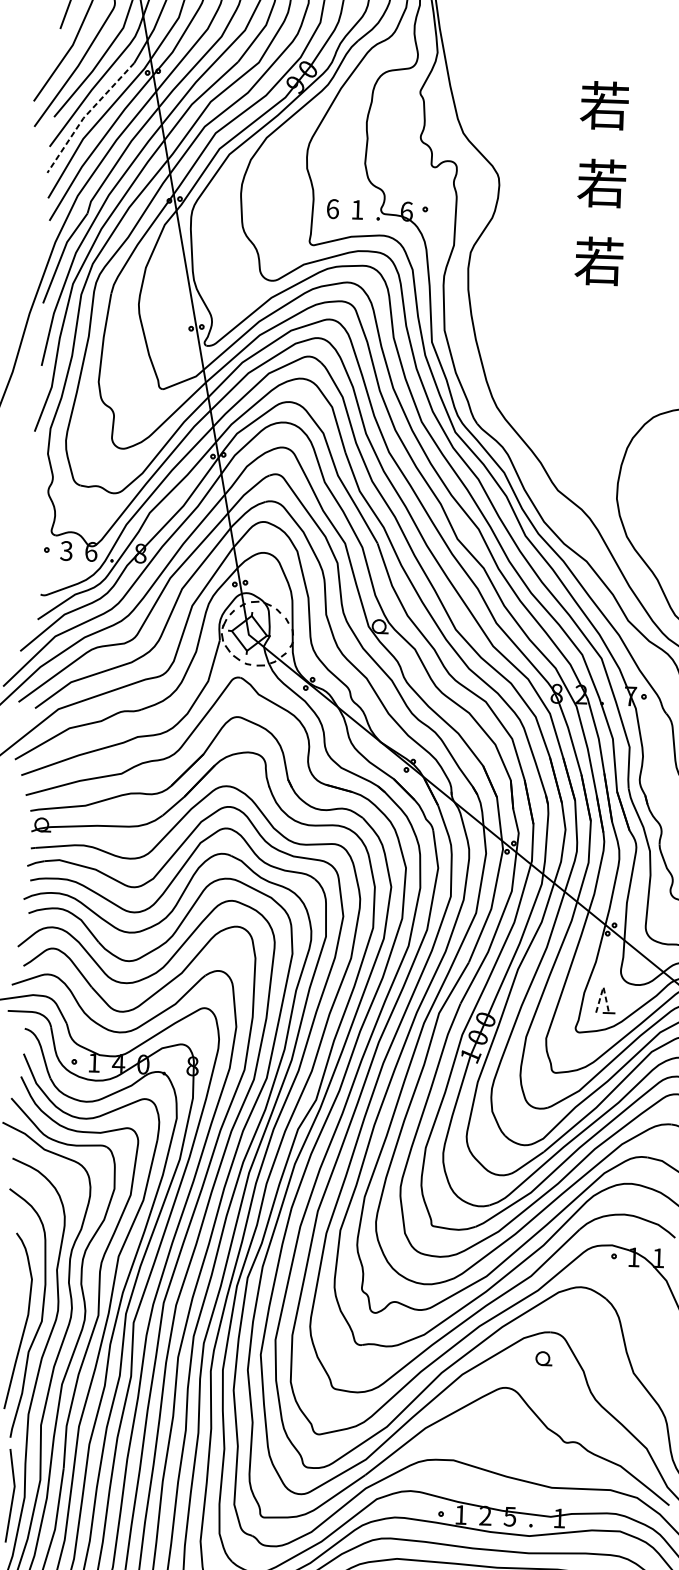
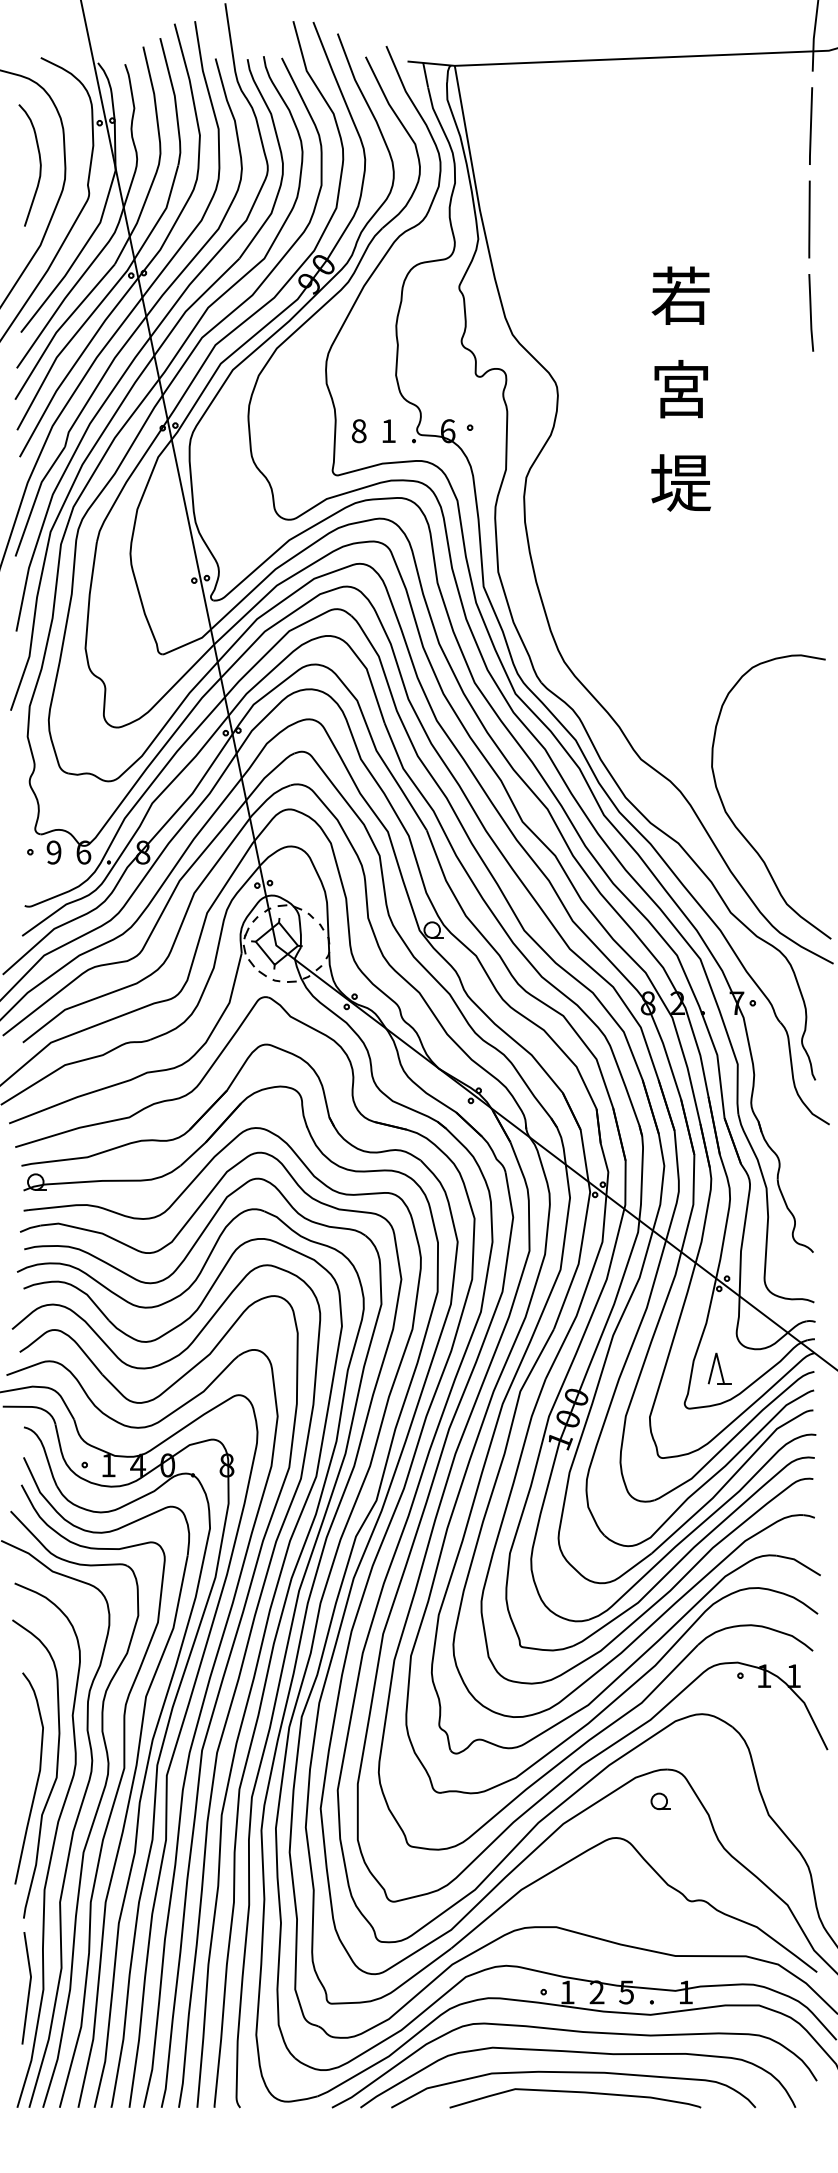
line: (86, 114) -> (59, 328), dashed -> solid
text: (601, 182) -> (680, 388), 若 -> 宮
text: (333, 209) -> (359, 431), 6 -> 8
text: (598, 261) -> (680, 482), 若 -> 堤
text: (66, 550) -> (53, 852), 3 -> 9
line: (603, 987) -> (716, 1353), dashed -> solid

